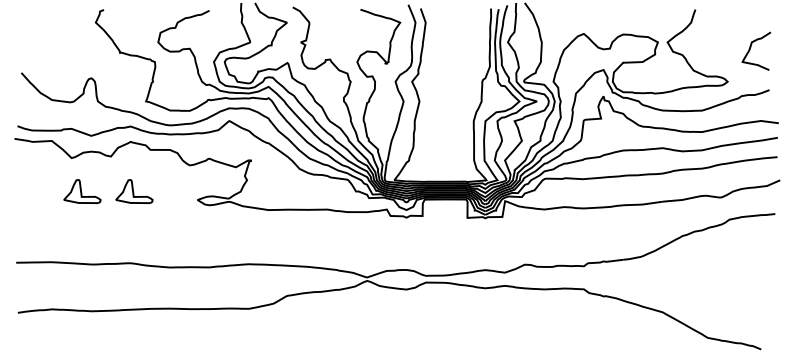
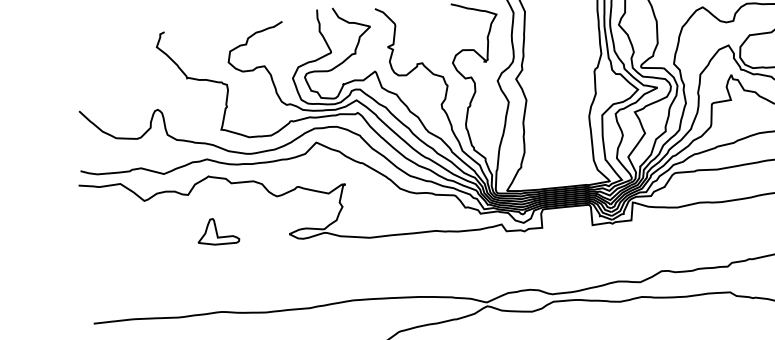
part: (82, 191) -> (160, 237), removed

